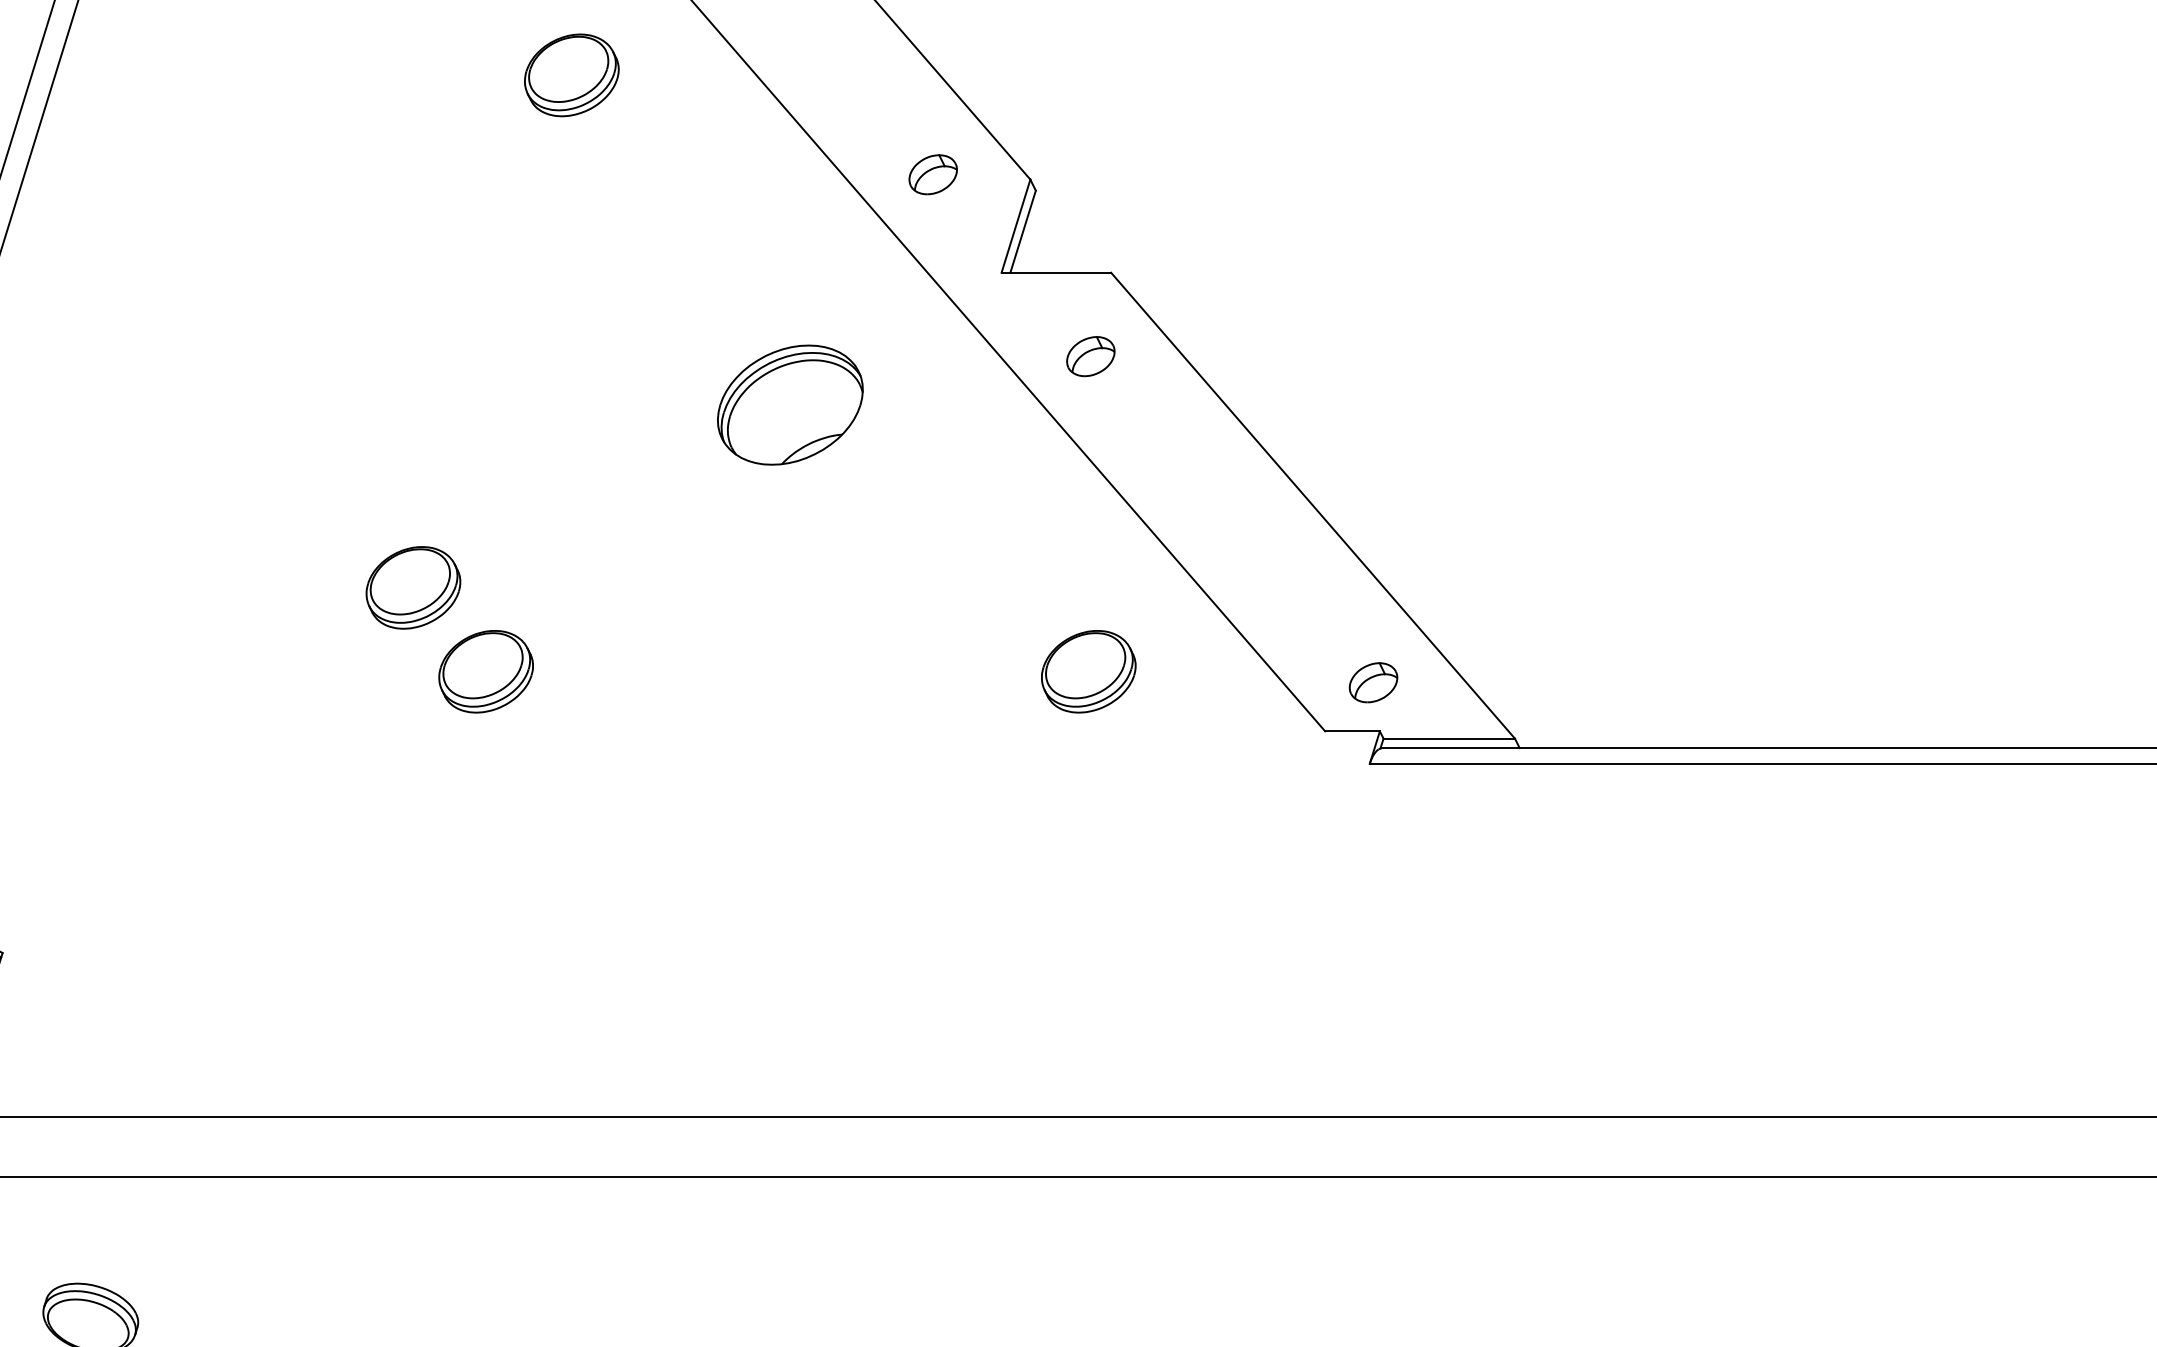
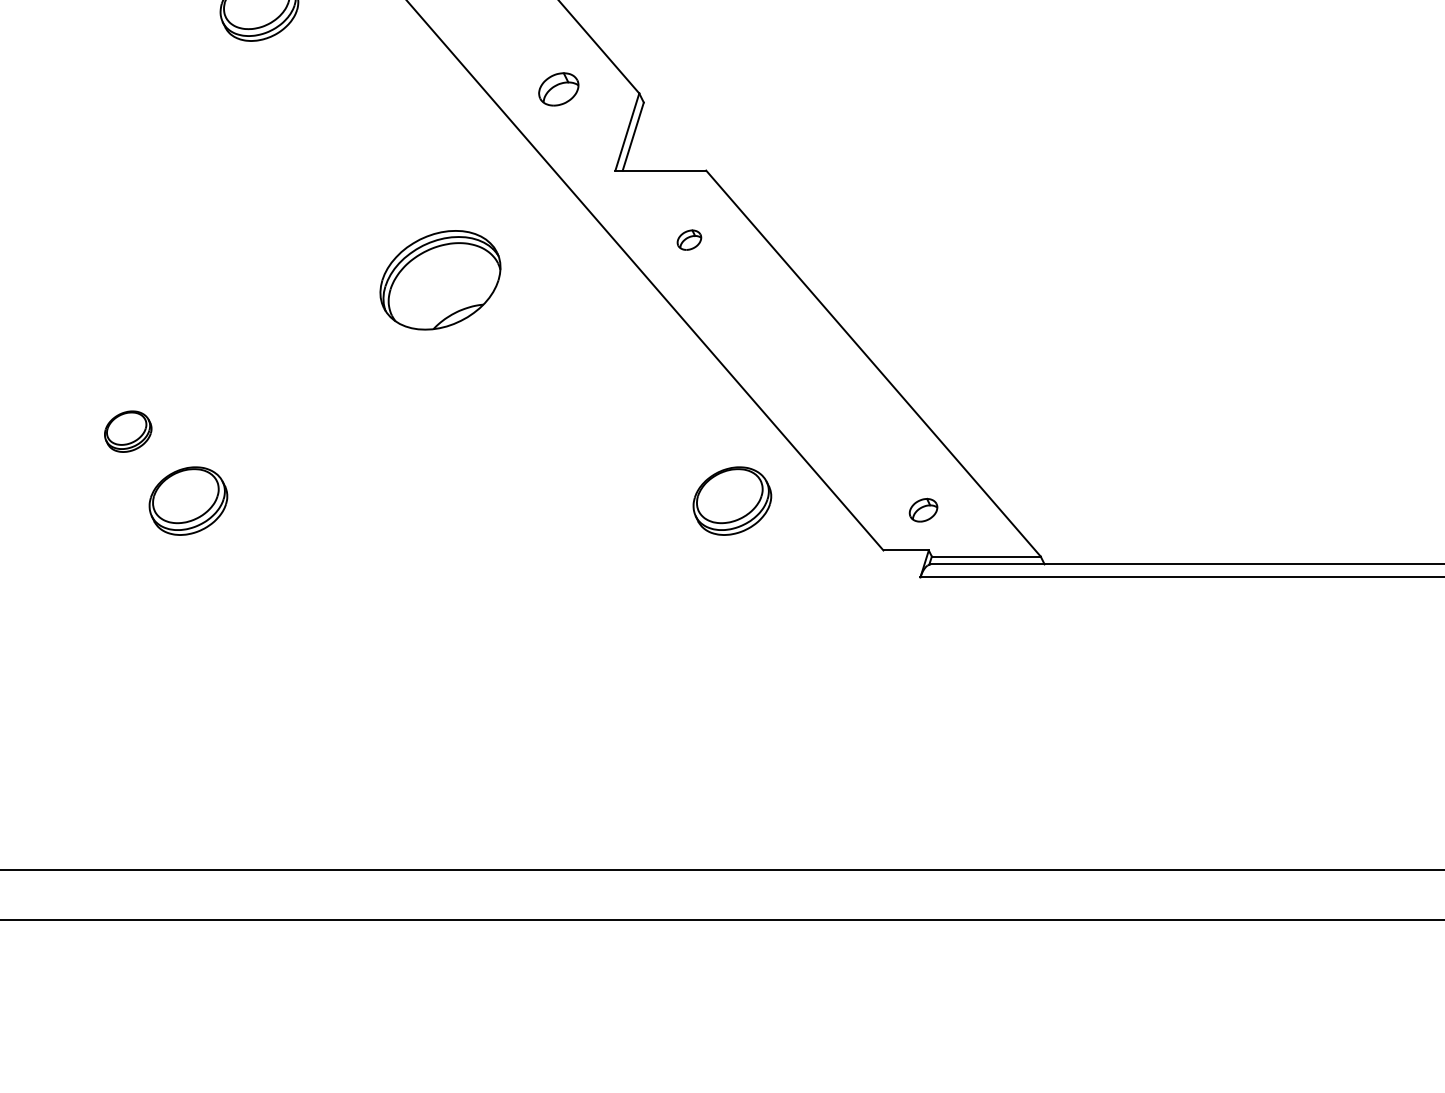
part: (1090, 356) -> (689, 239), size x0.6
part: (413, 587) -> (128, 431), size x0.6
part: (1088, 671) -> (732, 500), moved
part: (1373, 682) -> (923, 510), size x0.7

